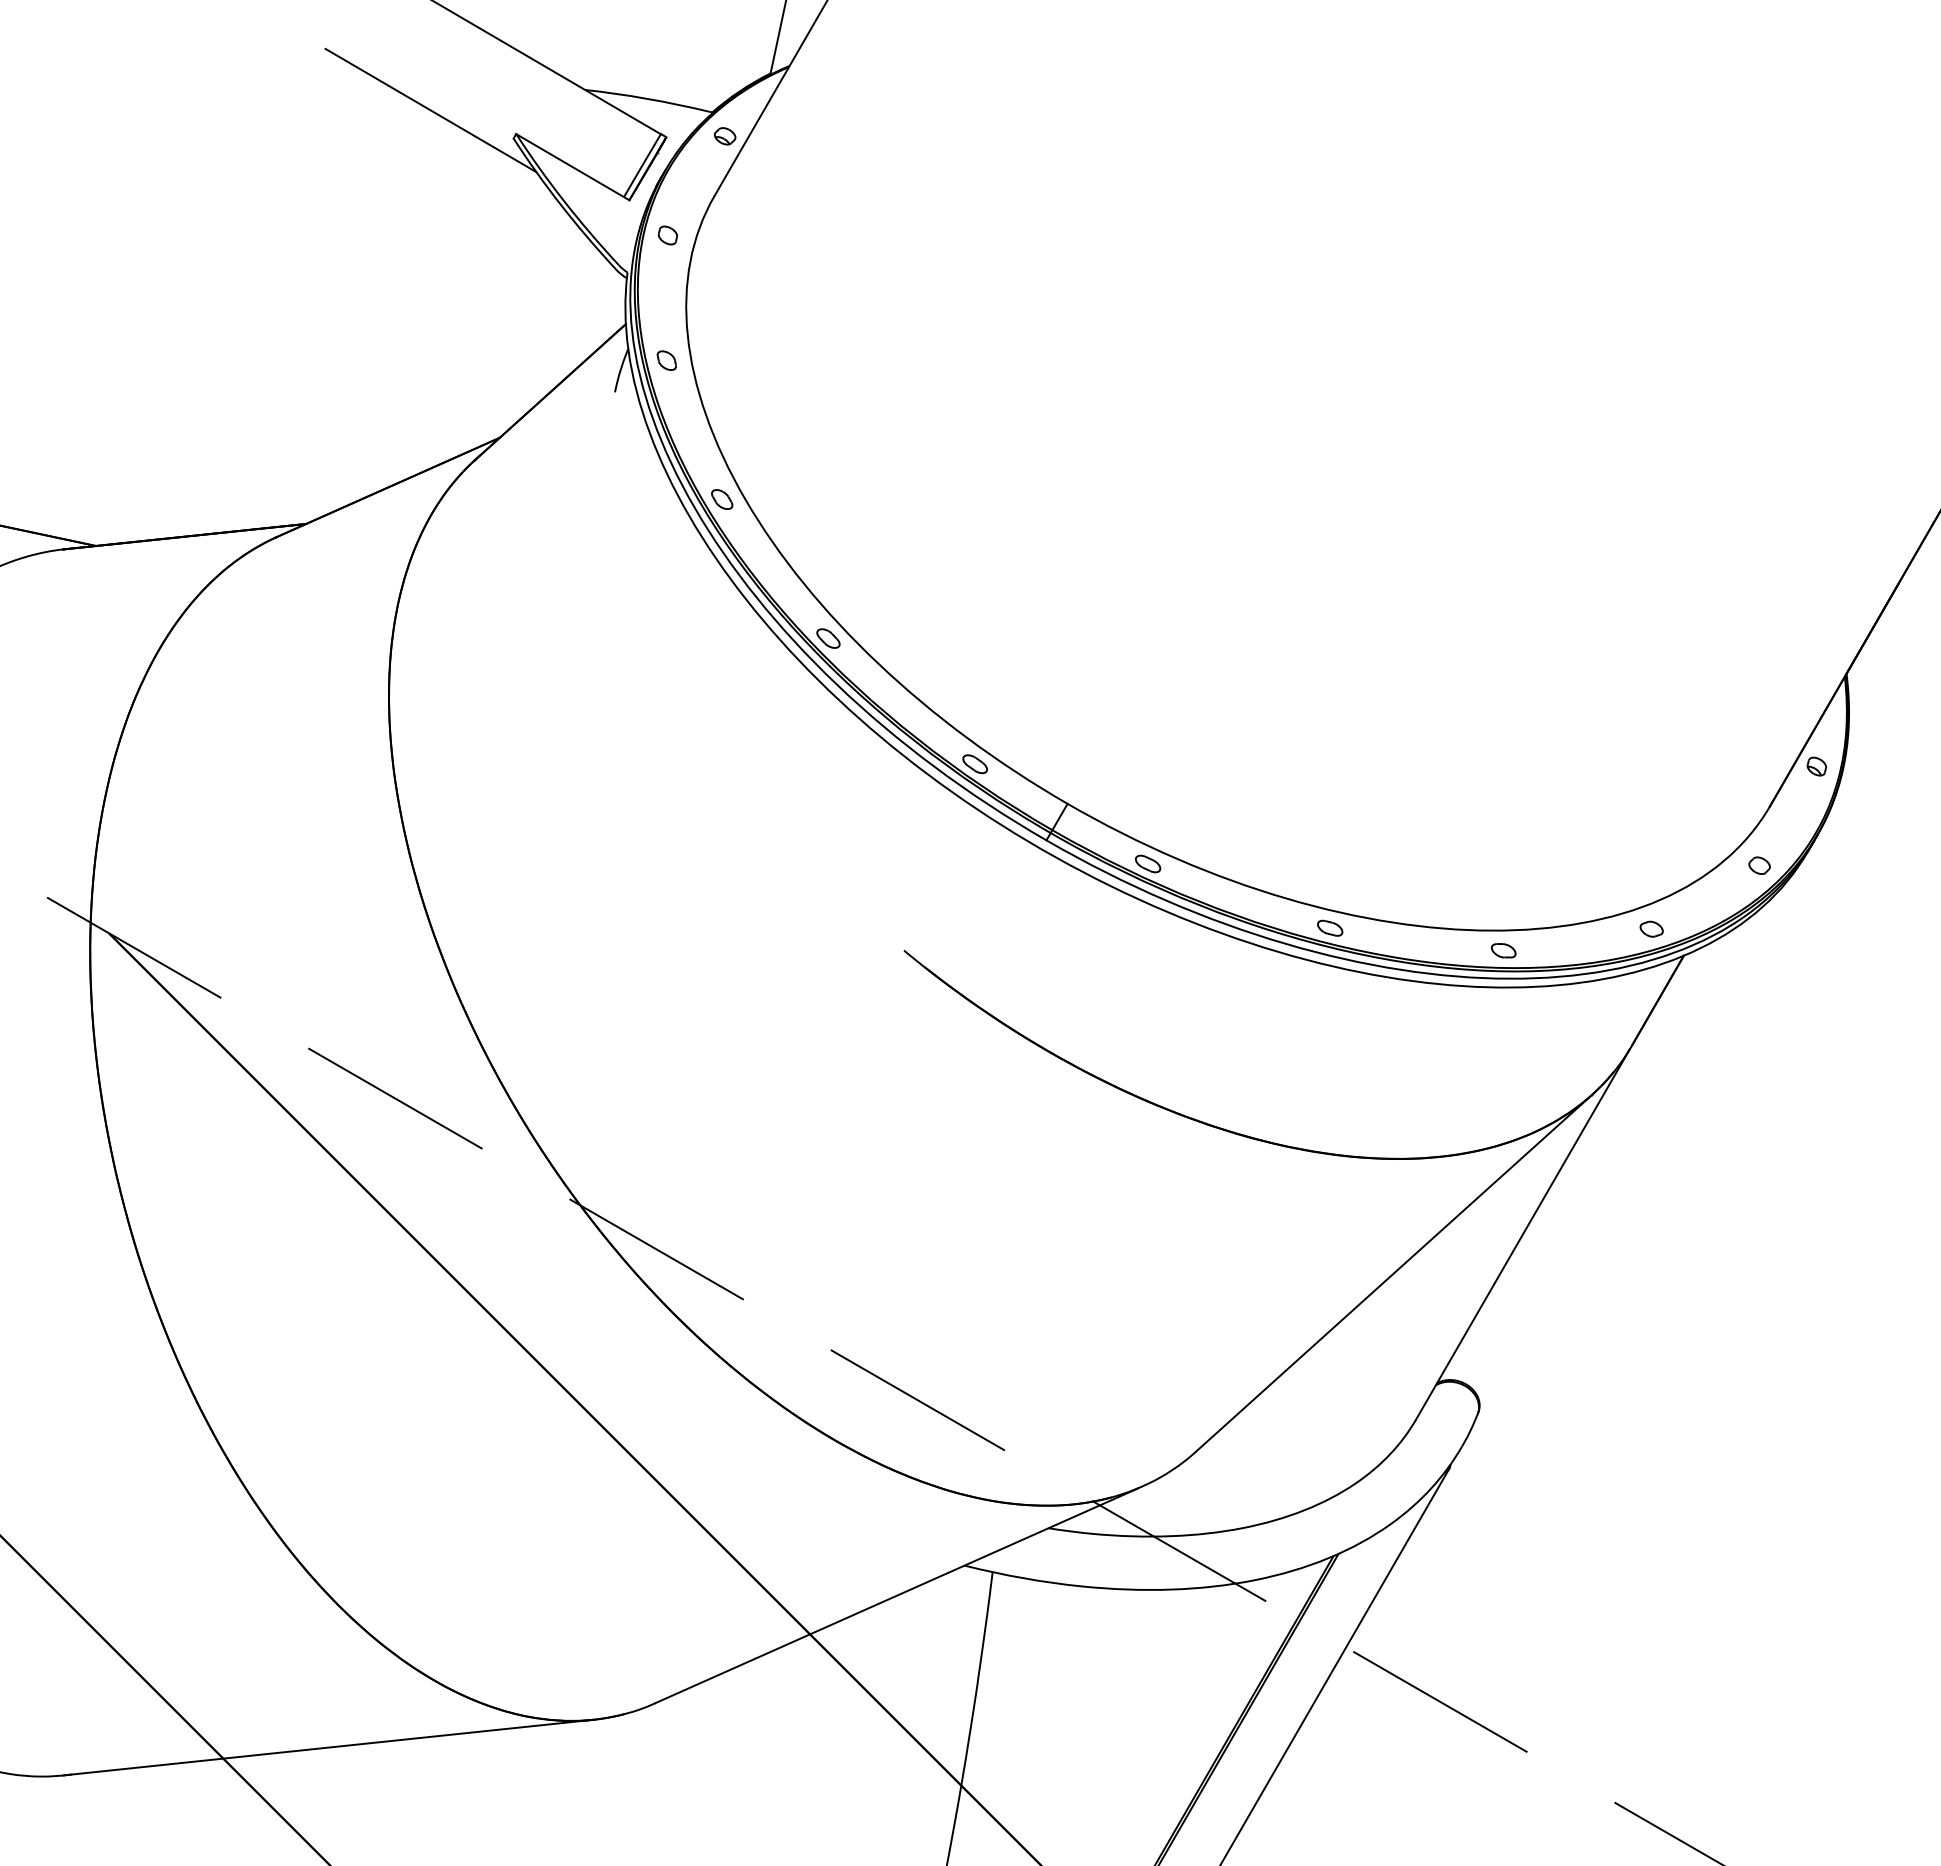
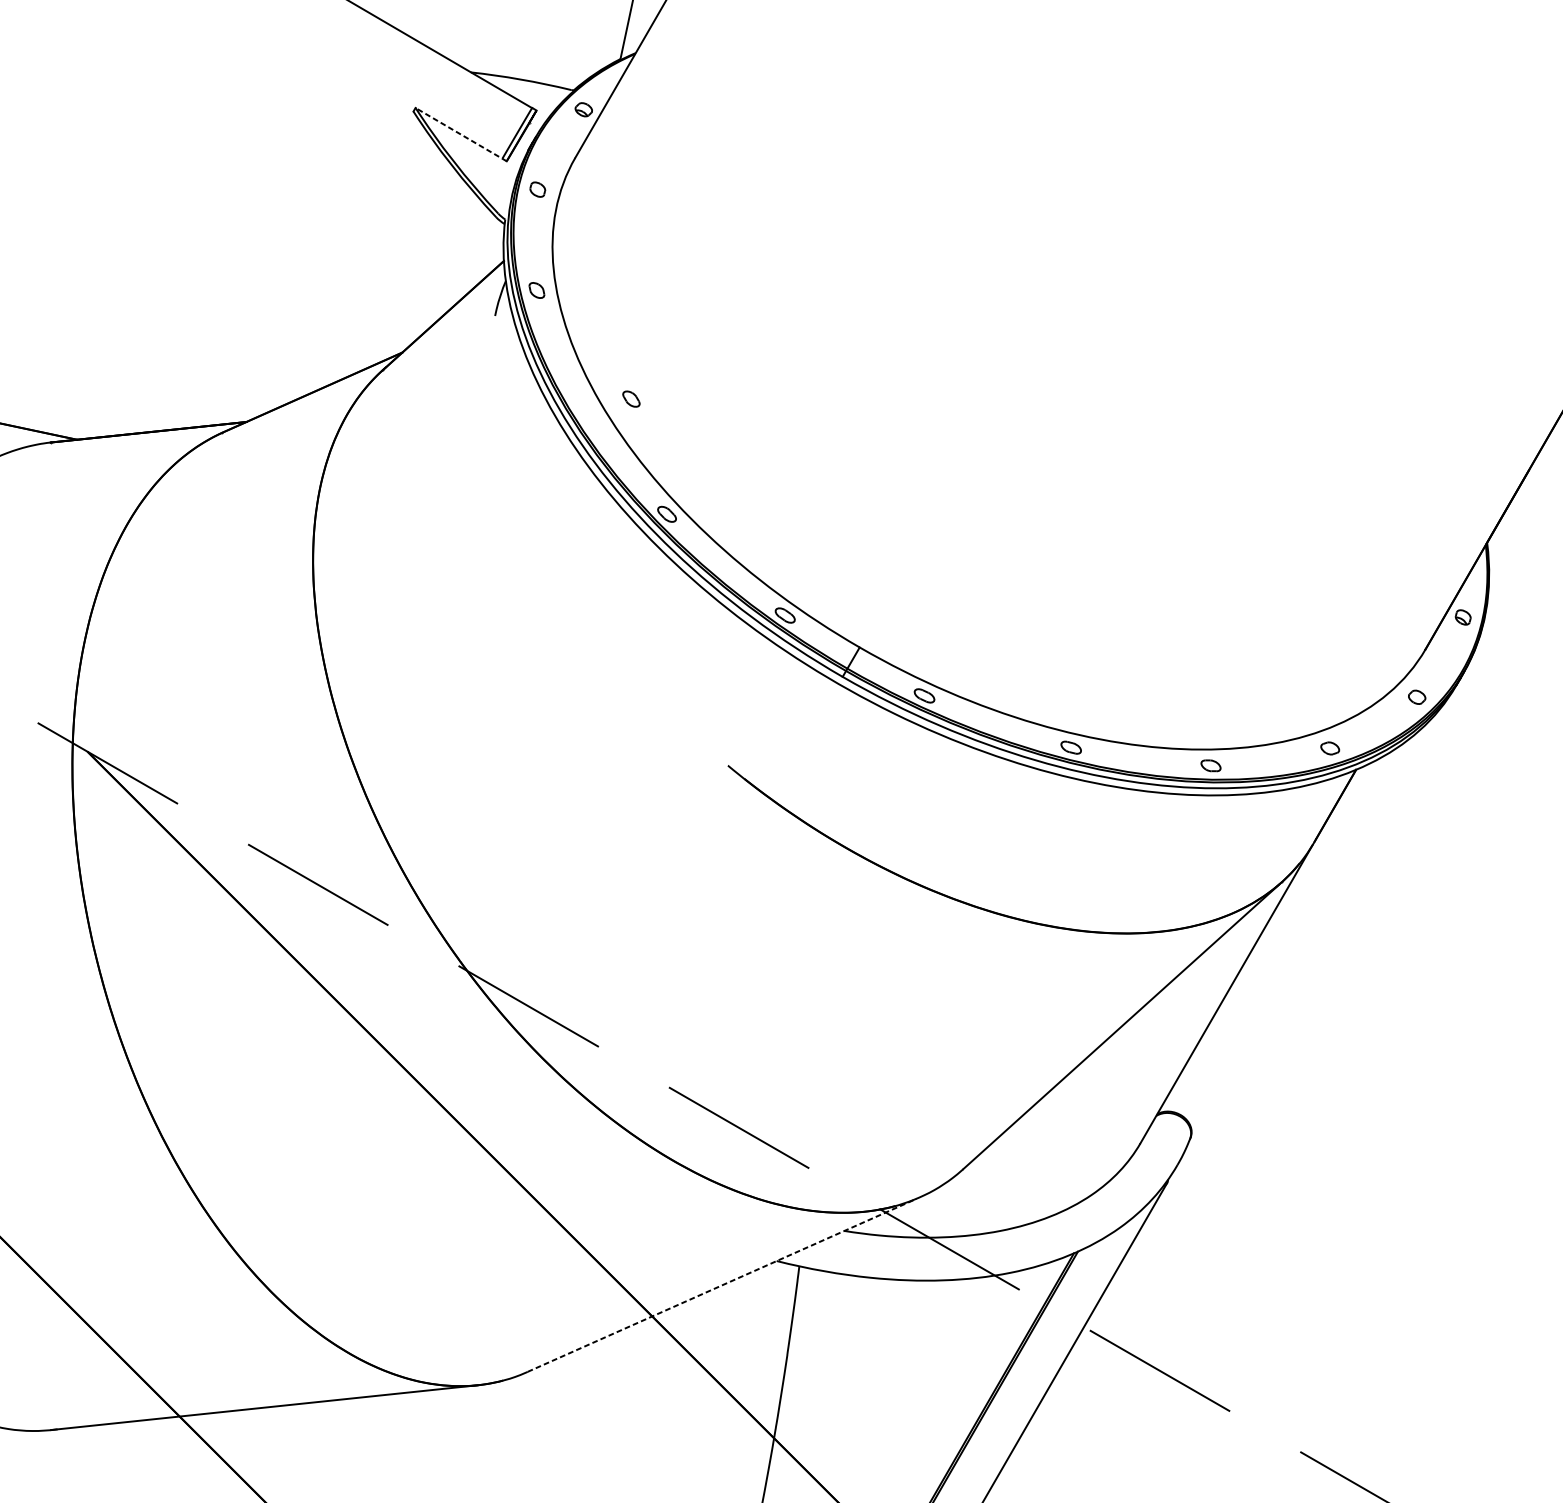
line: (430, 110) -> (346, 88), removed
line: (572, 167) -> (460, 134), solid -> dashed
part: (722, 499) -> (631, 399), moved
line: (897, 1595) -> (722, 1285), solid -> dashed

